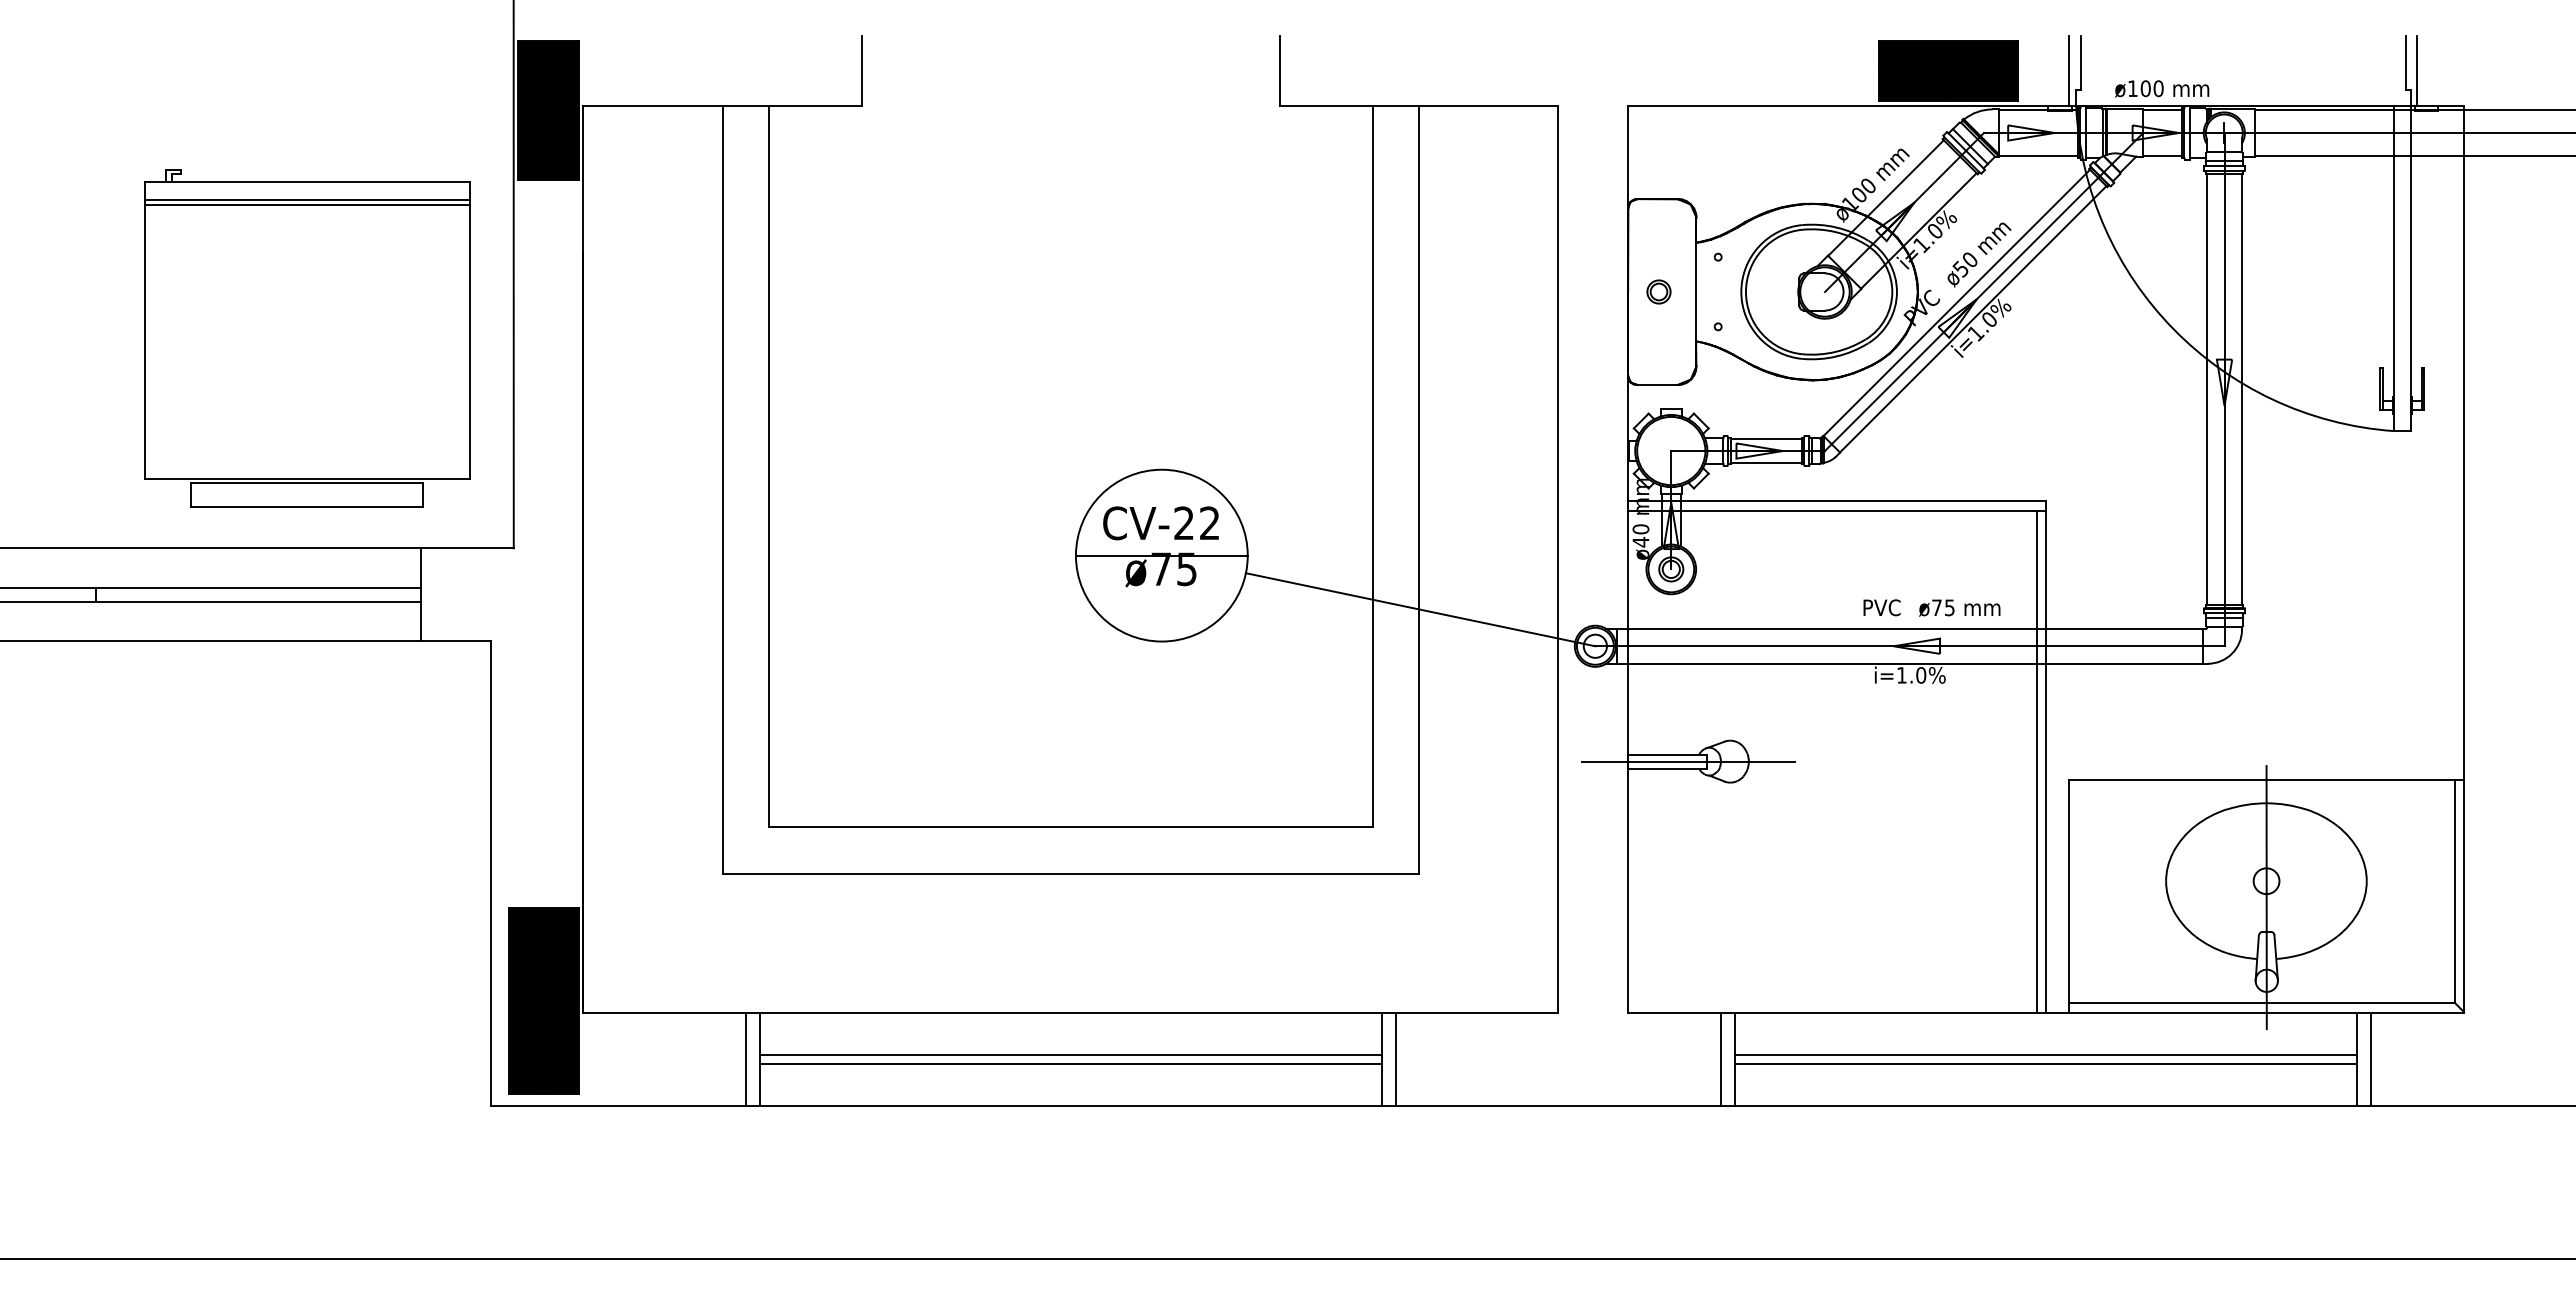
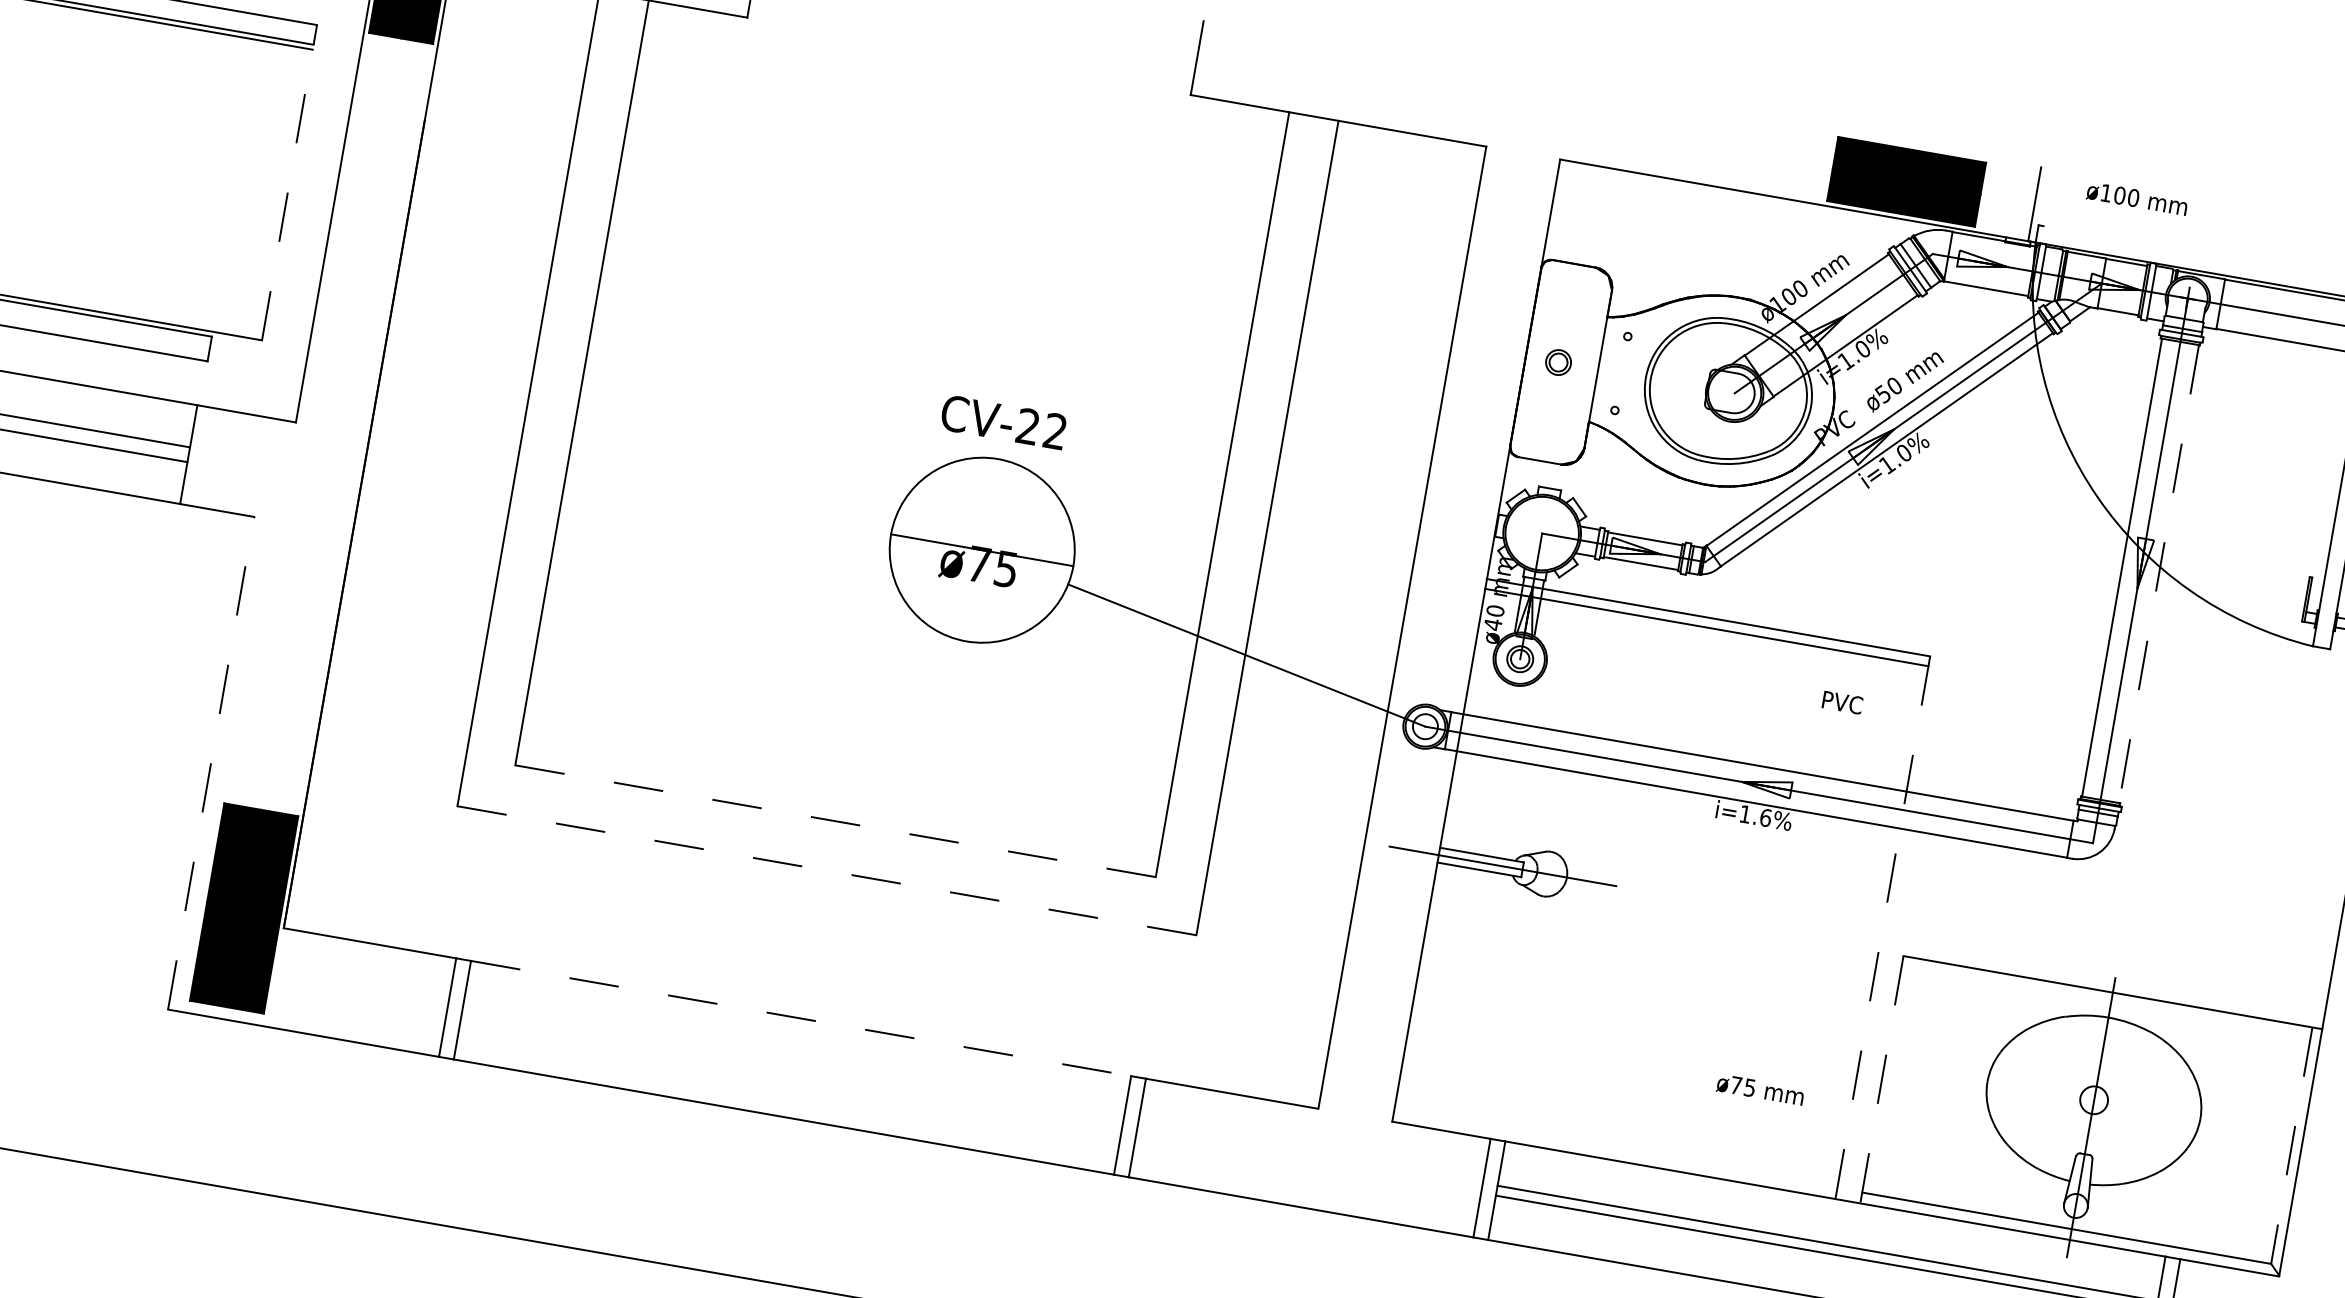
line: (2080, 62) -> (2048, 197), removed
text: (2162, 88) -> (2137, 198), moved
line: (469, 330) -> (289, 183), solid -> dashed
line: (2241, 389) -> (2158, 573), solid -> dashed
text: (1160, 523) -> (1003, 422), moved
text: (1881, 607) -> (1842, 702), moved
text: (1959, 607) -> (1760, 1089), moved
text: (1921, 675) -> (1766, 818), i=1.0% -> i=1.6%
line: (2045, 757) -> (1882, 928), solid -> dashed
line: (2036, 761) -> (1872, 930), removed
line: (1070, 826) -> (835, 820), solid -> dashed
line: (490, 873) -> (211, 763), solid -> dashed
line: (1070, 873) -> (826, 870), solid -> dashed
line: (2454, 891) -> (2291, 1145), solid -> dashed
line: (2069, 896) -> (1882, 1079), solid -> dashed
line: (1071, 1012) -> (801, 1018), solid -> dashed
line: (1070, 1054) -> (792, 1062), removed
line: (1070, 1063) -> (791, 1072), removed

